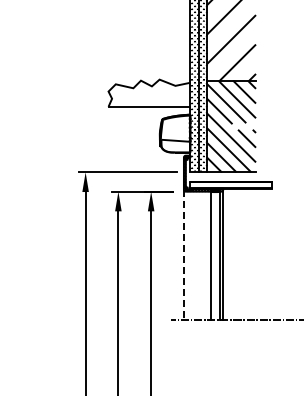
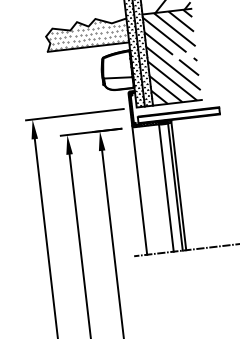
hatch: (150, 93) -> (87, 33), added
line: (183, 255) -> (139, 190), dashed -> solid

